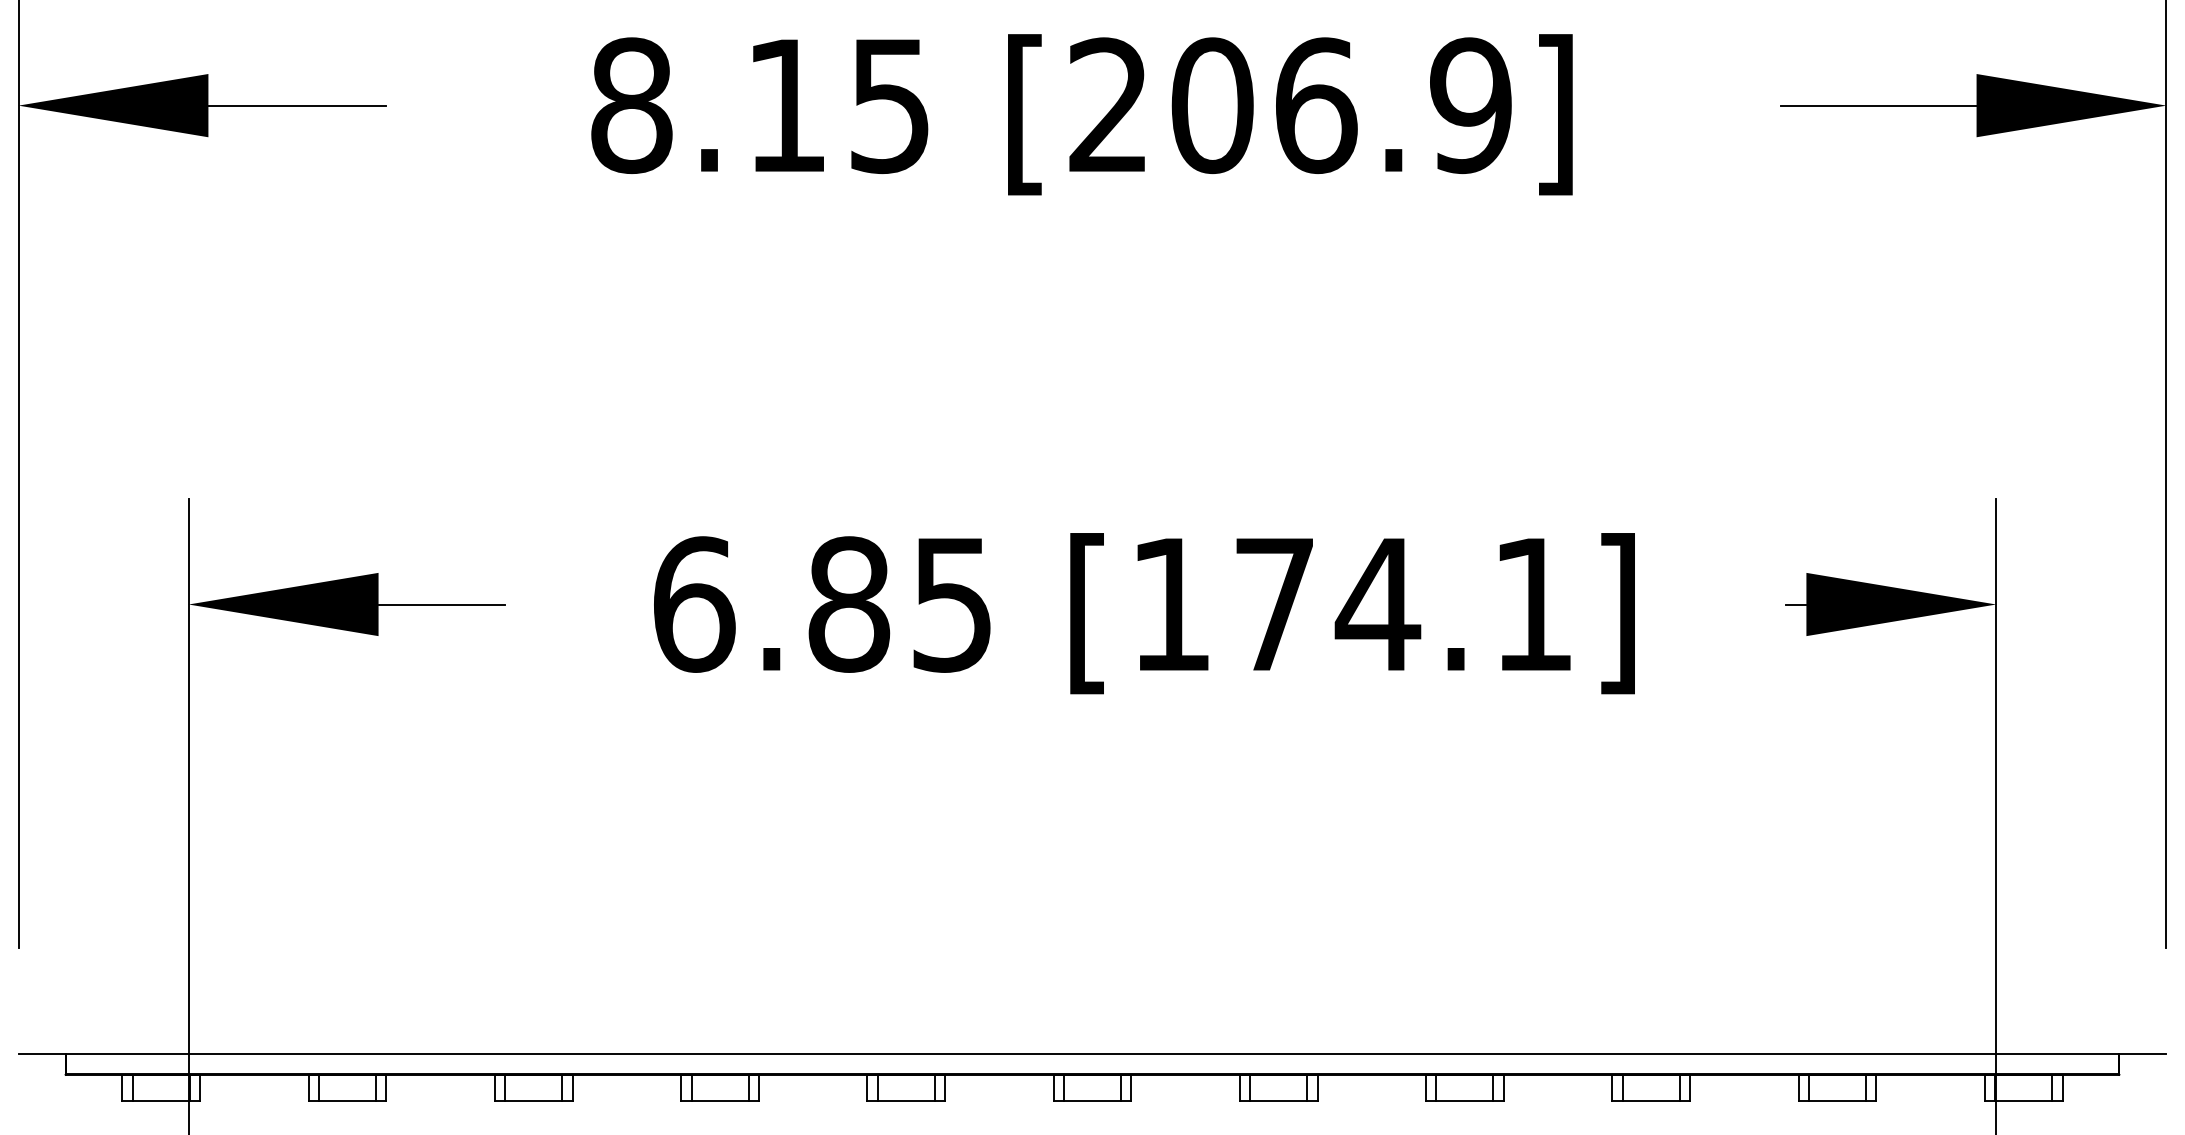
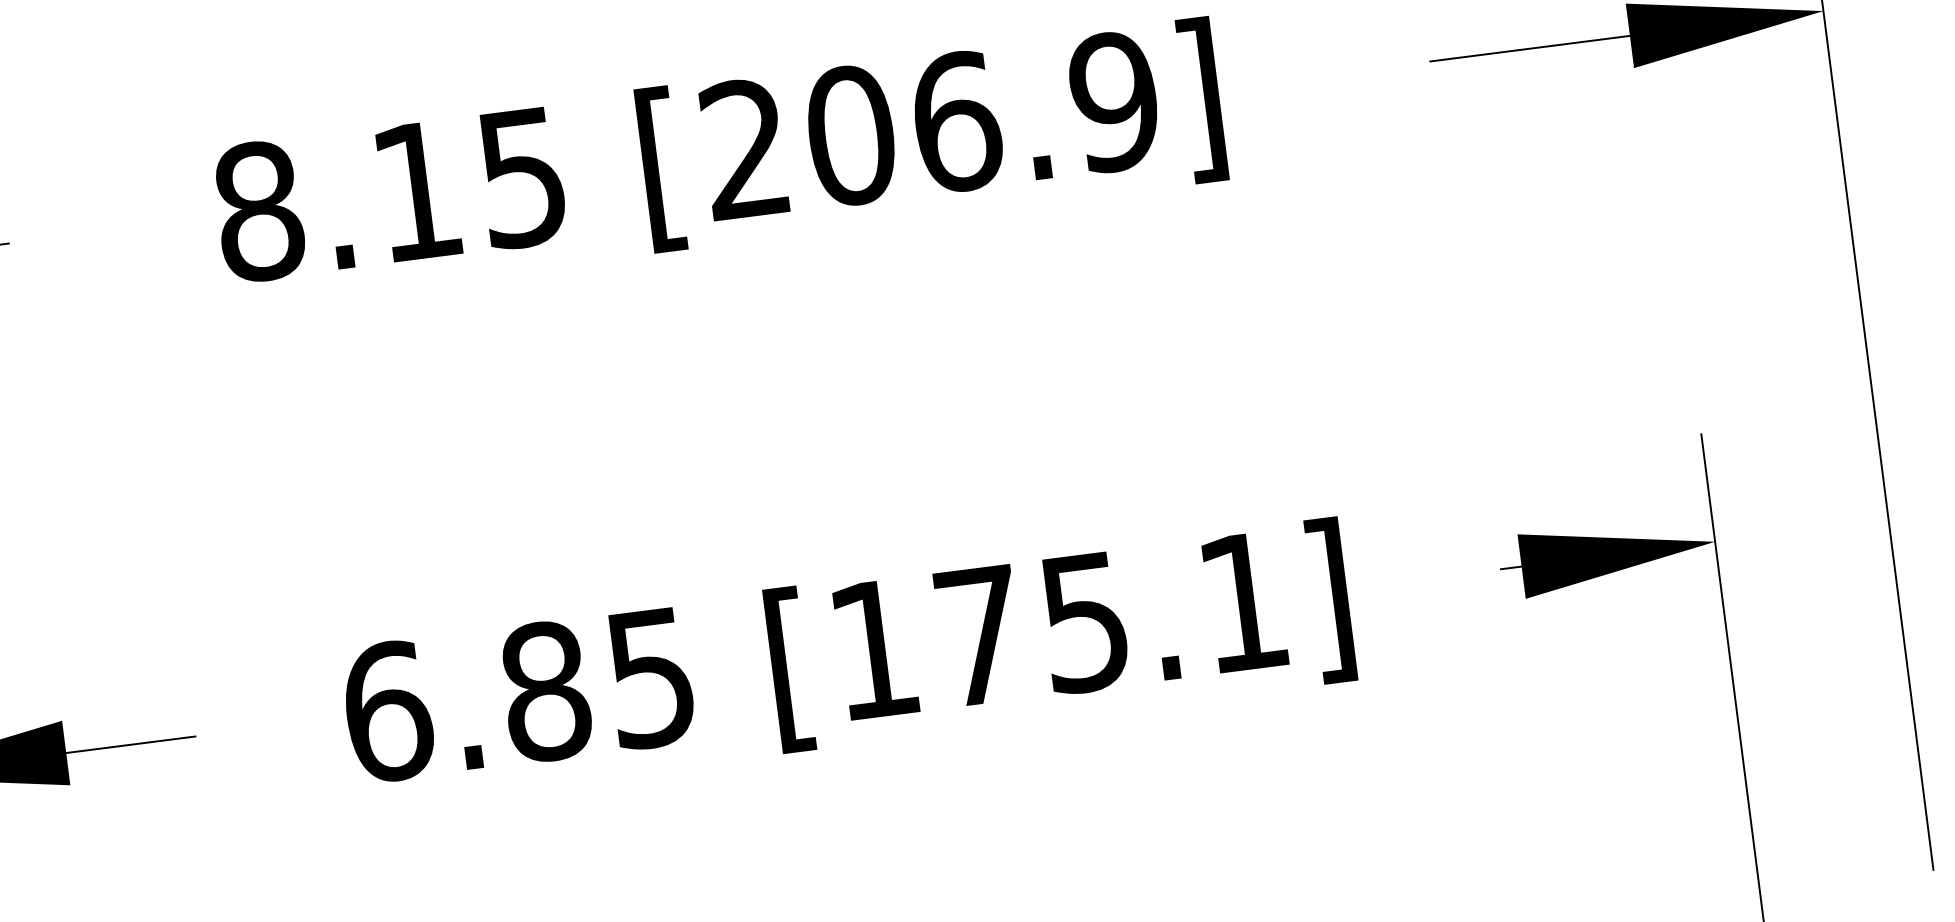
text: (1377, 605) -> (1084, 623), [174.1] -> [175.1]

